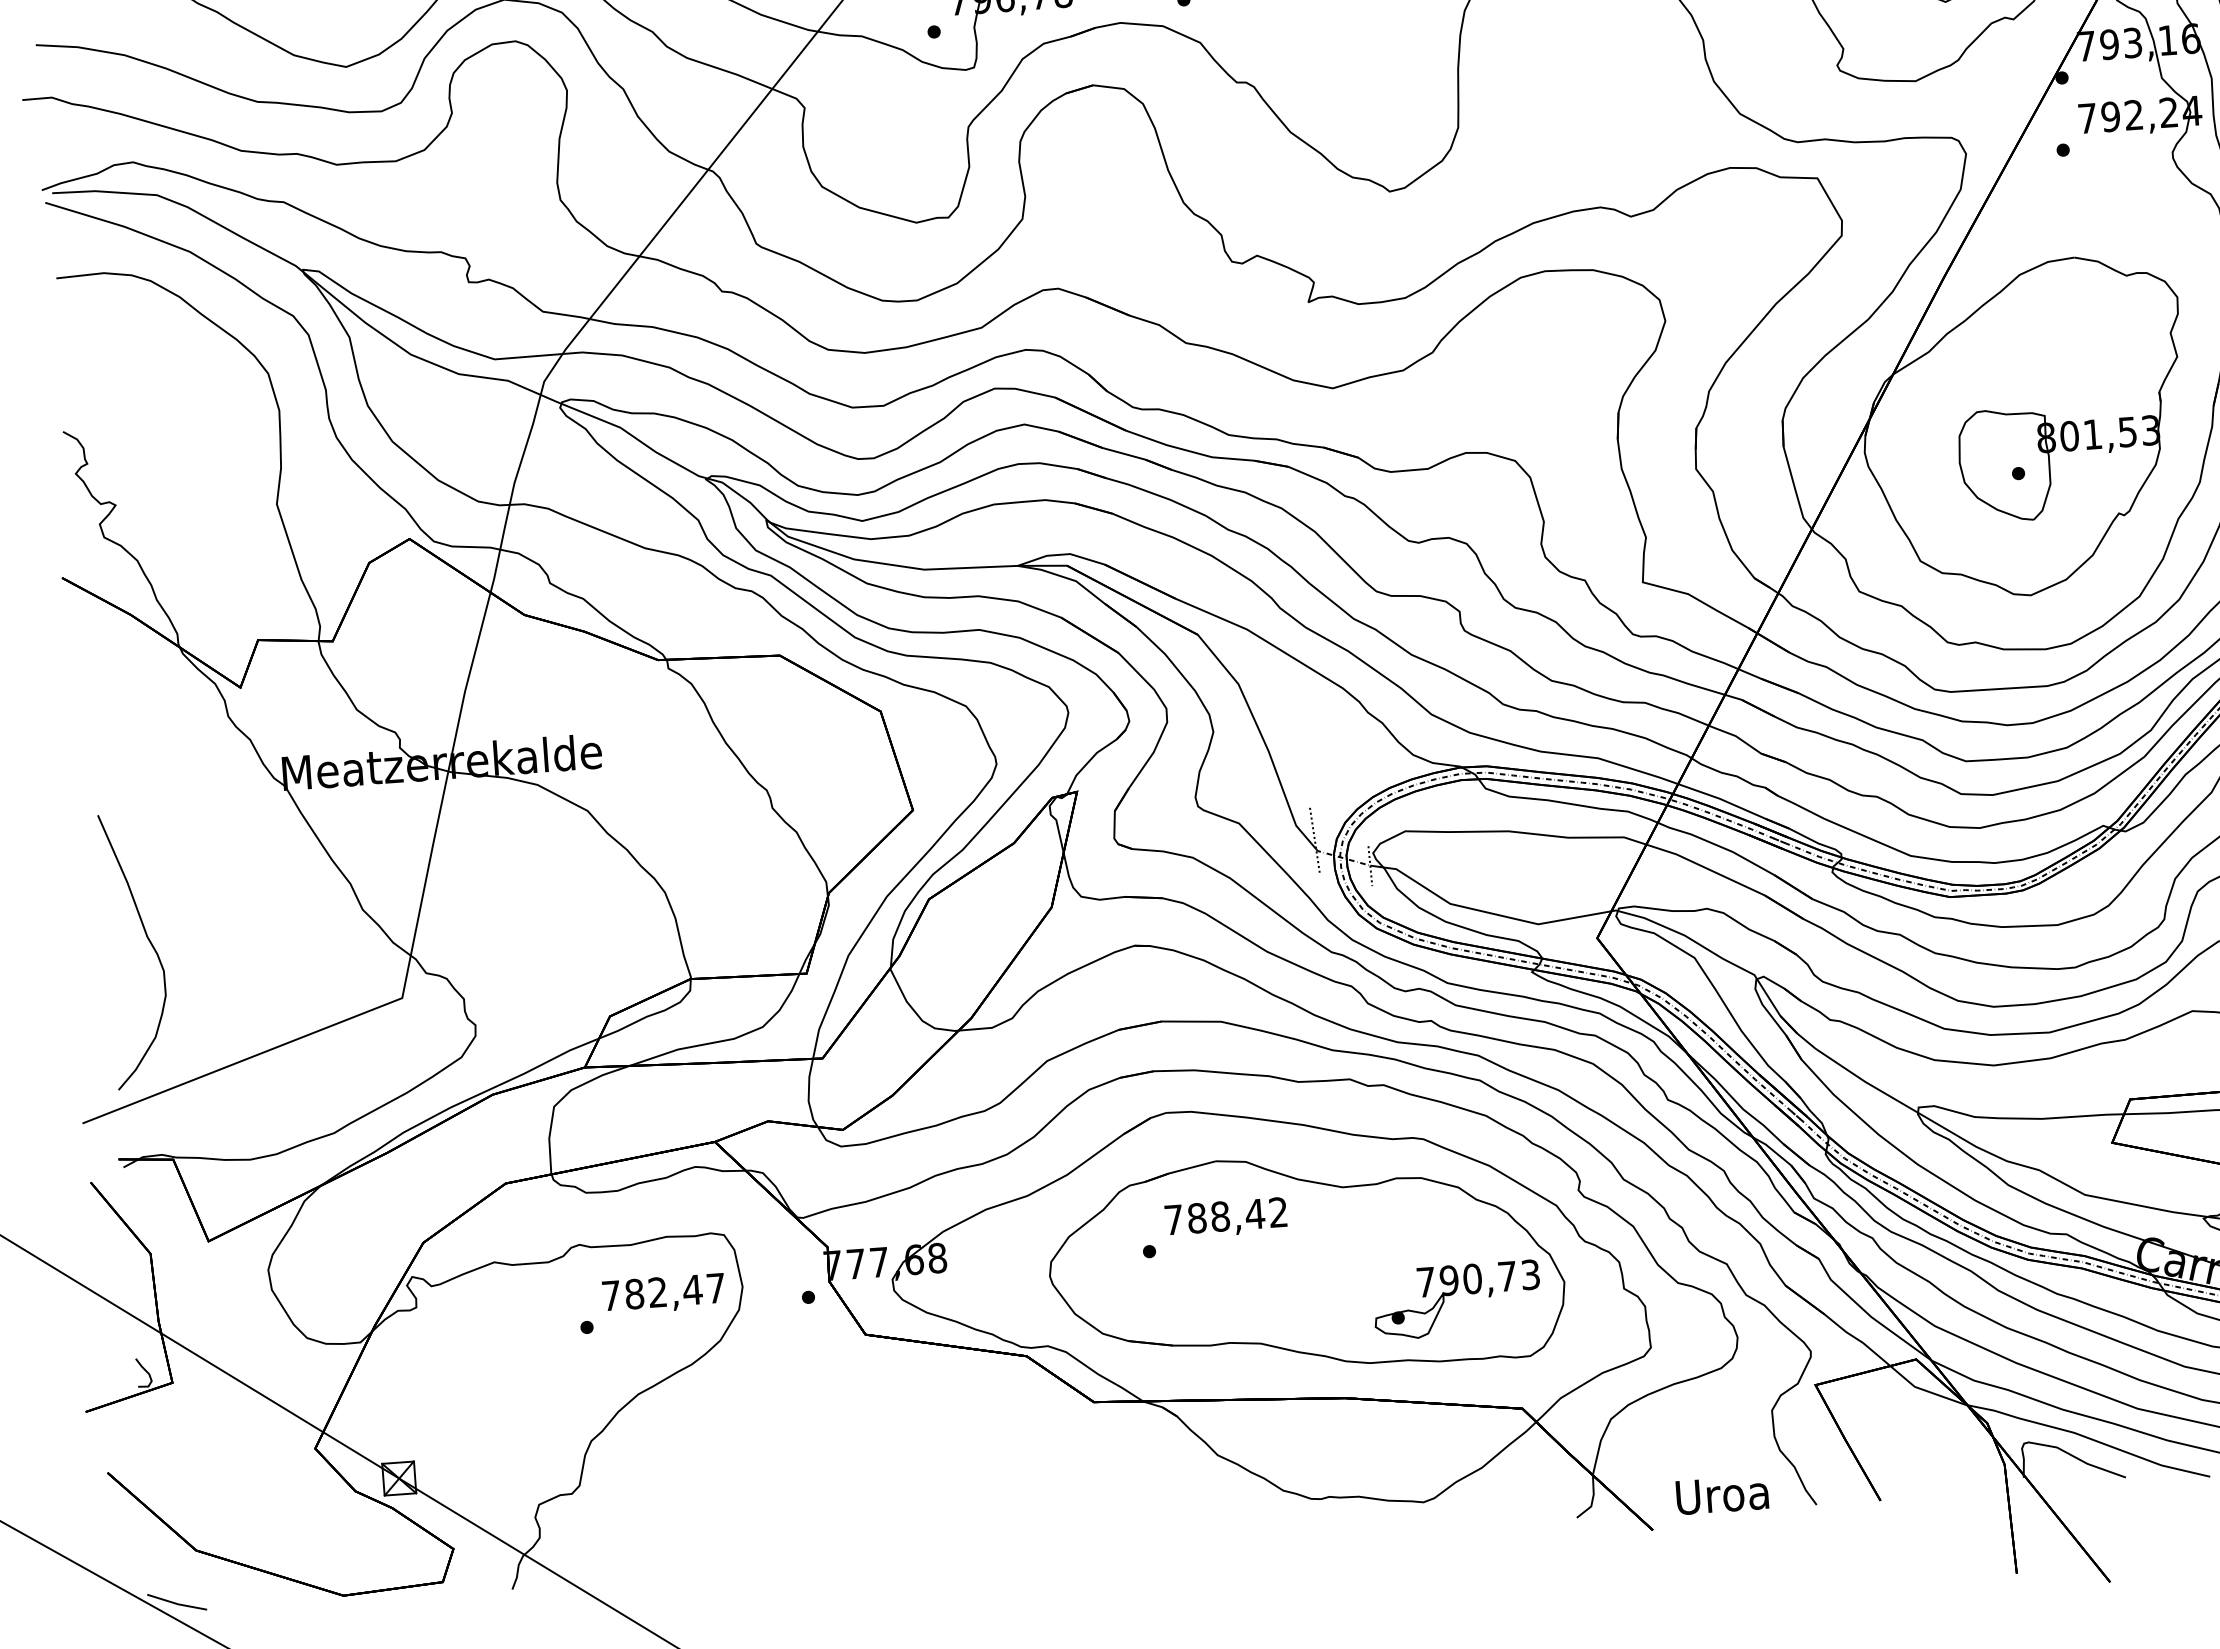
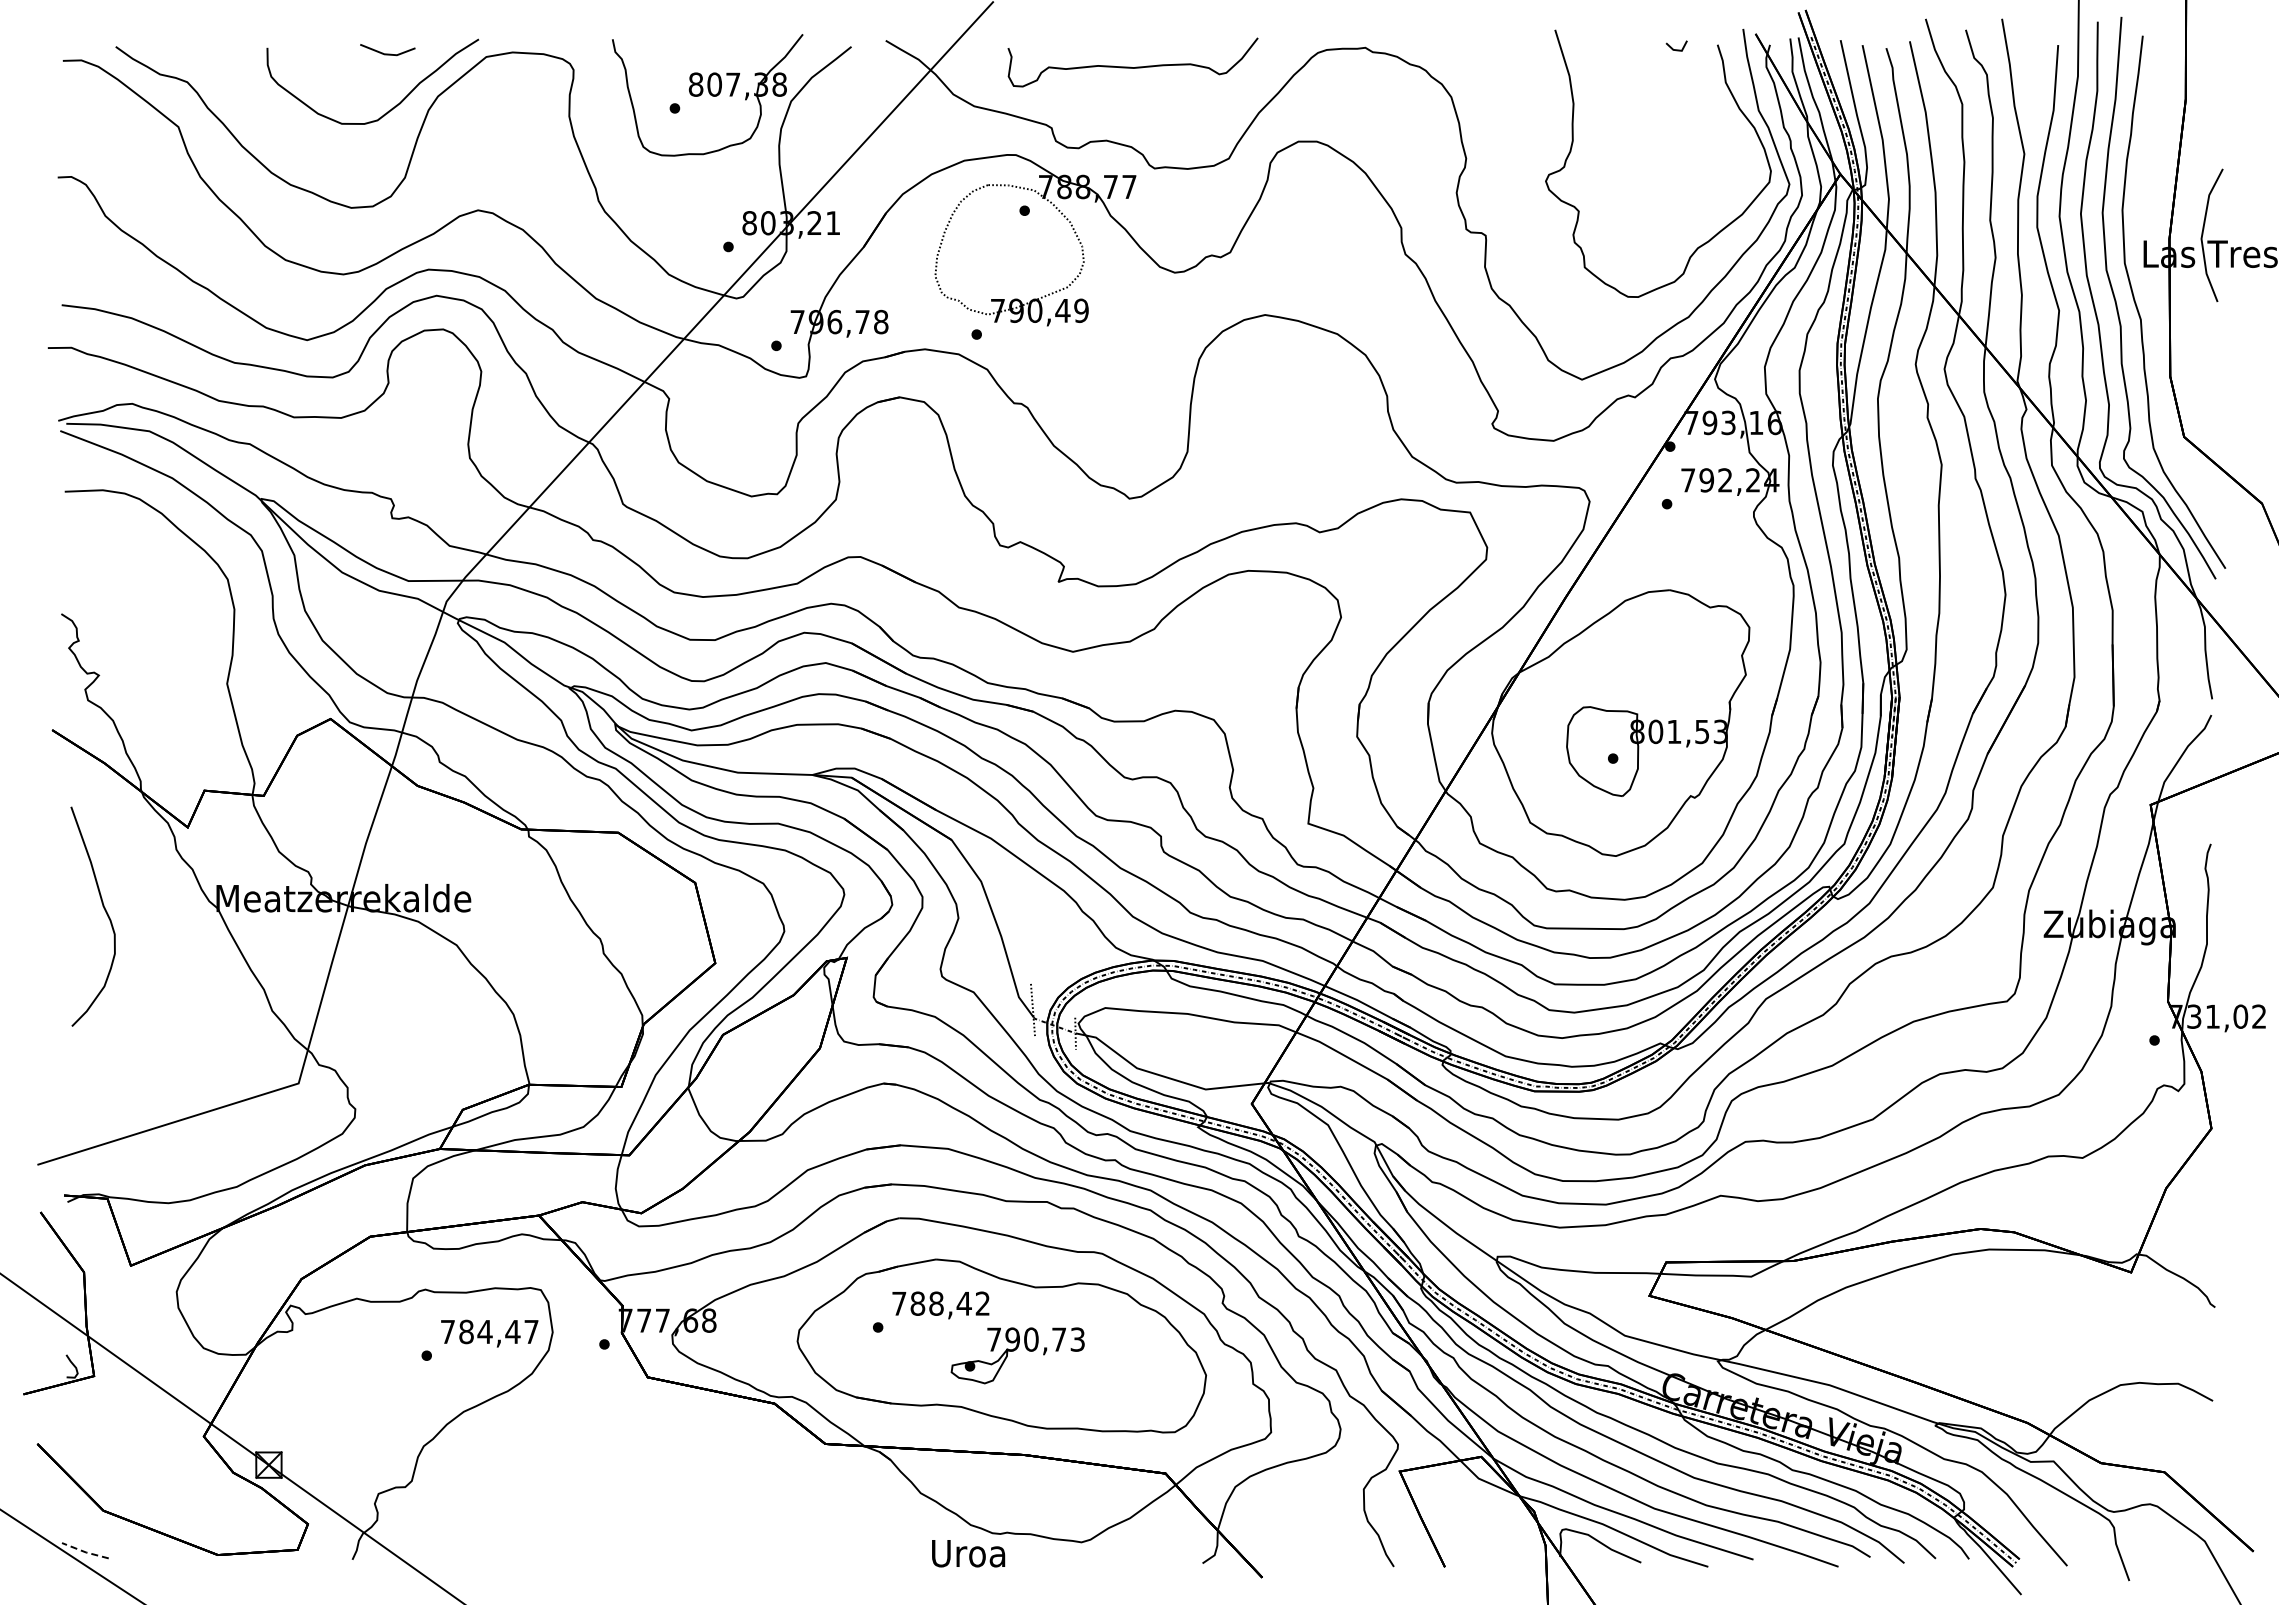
curve: (148, 942) -> (104, 910), moved
text: (657, 1291) -> (484, 1331), 782,47 -> 784,47
part: (1456, 1300) -> (1017, 1355), moved
text: (1722, 1494) -> (968, 1553), moved
line: (177, 1604) -> (85, 1552), solid -> dashed

